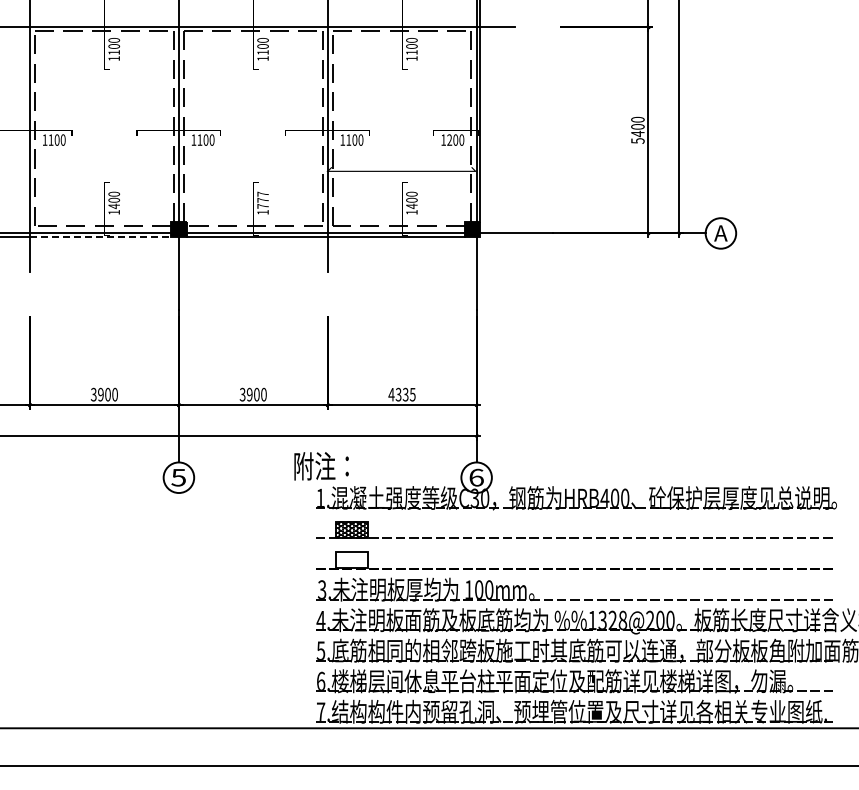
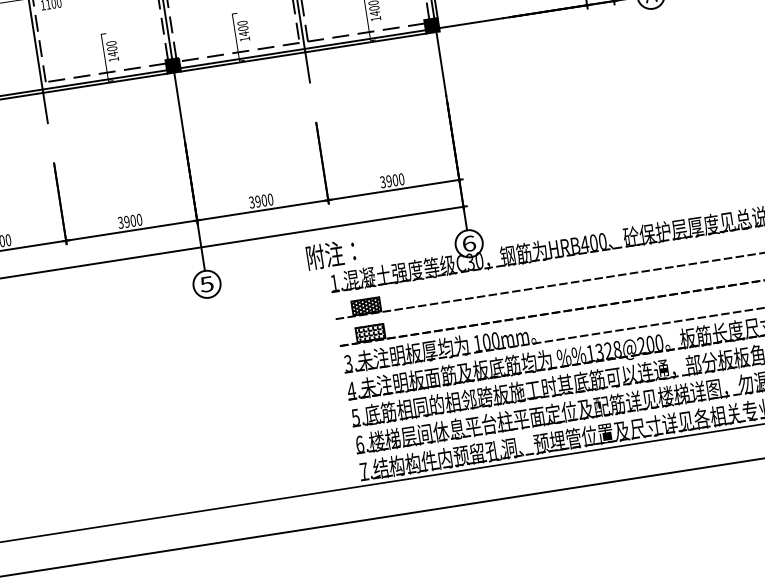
text: (262, 200) -> (242, 28), 1777 -> 1400
line: (100, 237) -> (105, 83), dashed -> solid
text: (401, 394) -> (391, 180), 4335 -> 3900
hatch: (351, 560) -> (370, 333), added

